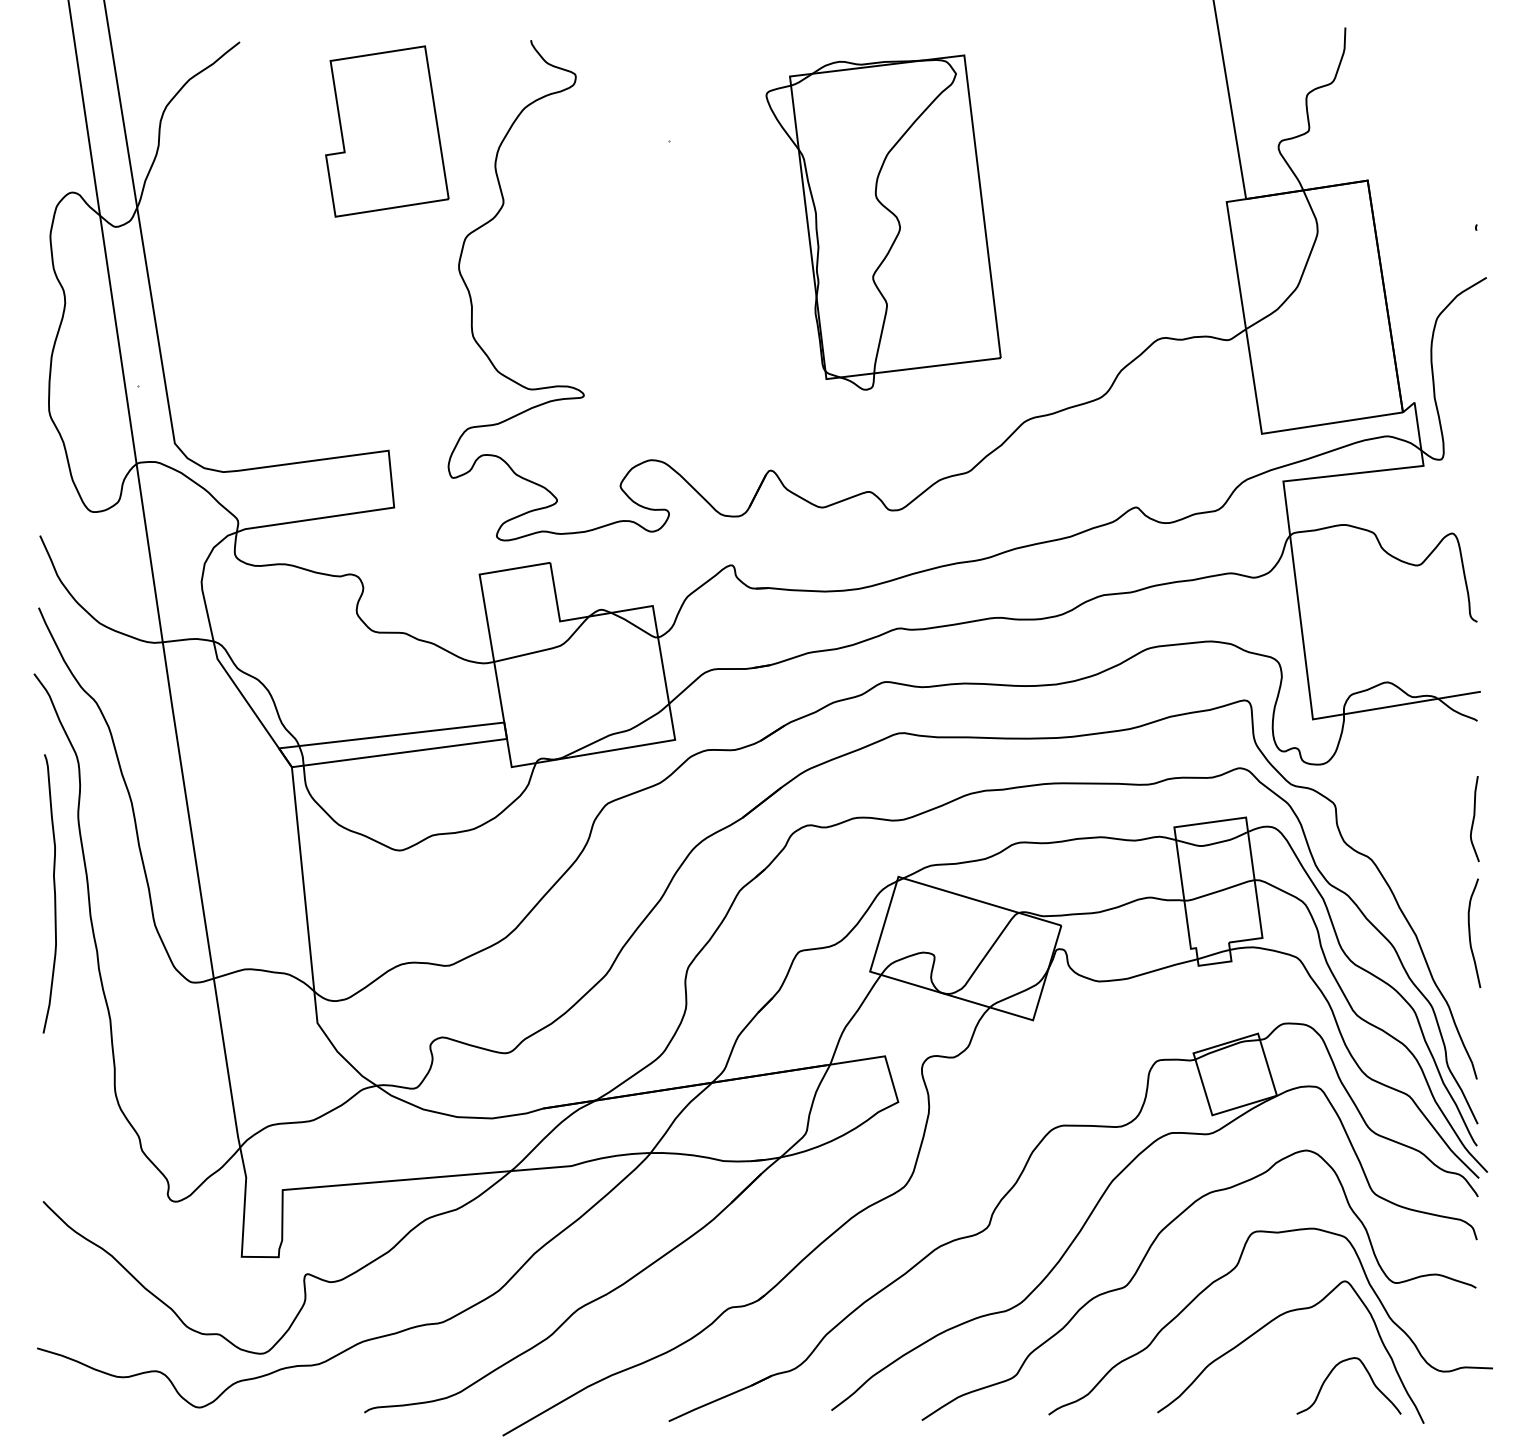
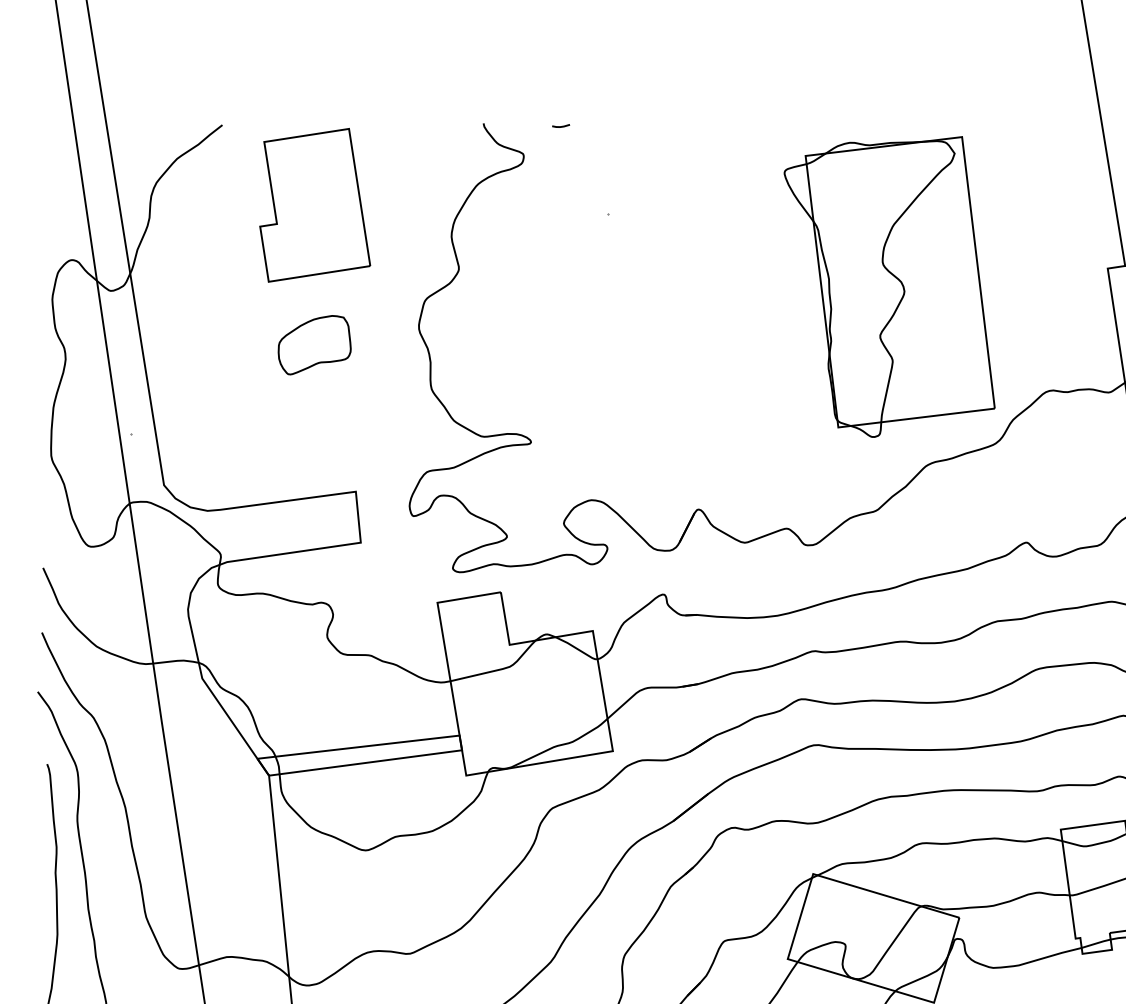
line: (617, 43) -> (561, 126), added
part: (387, 131) -> (315, 205), moved
part: (883, 222) -> (889, 286), moved
part: (342, 286) -> (314, 344), added

